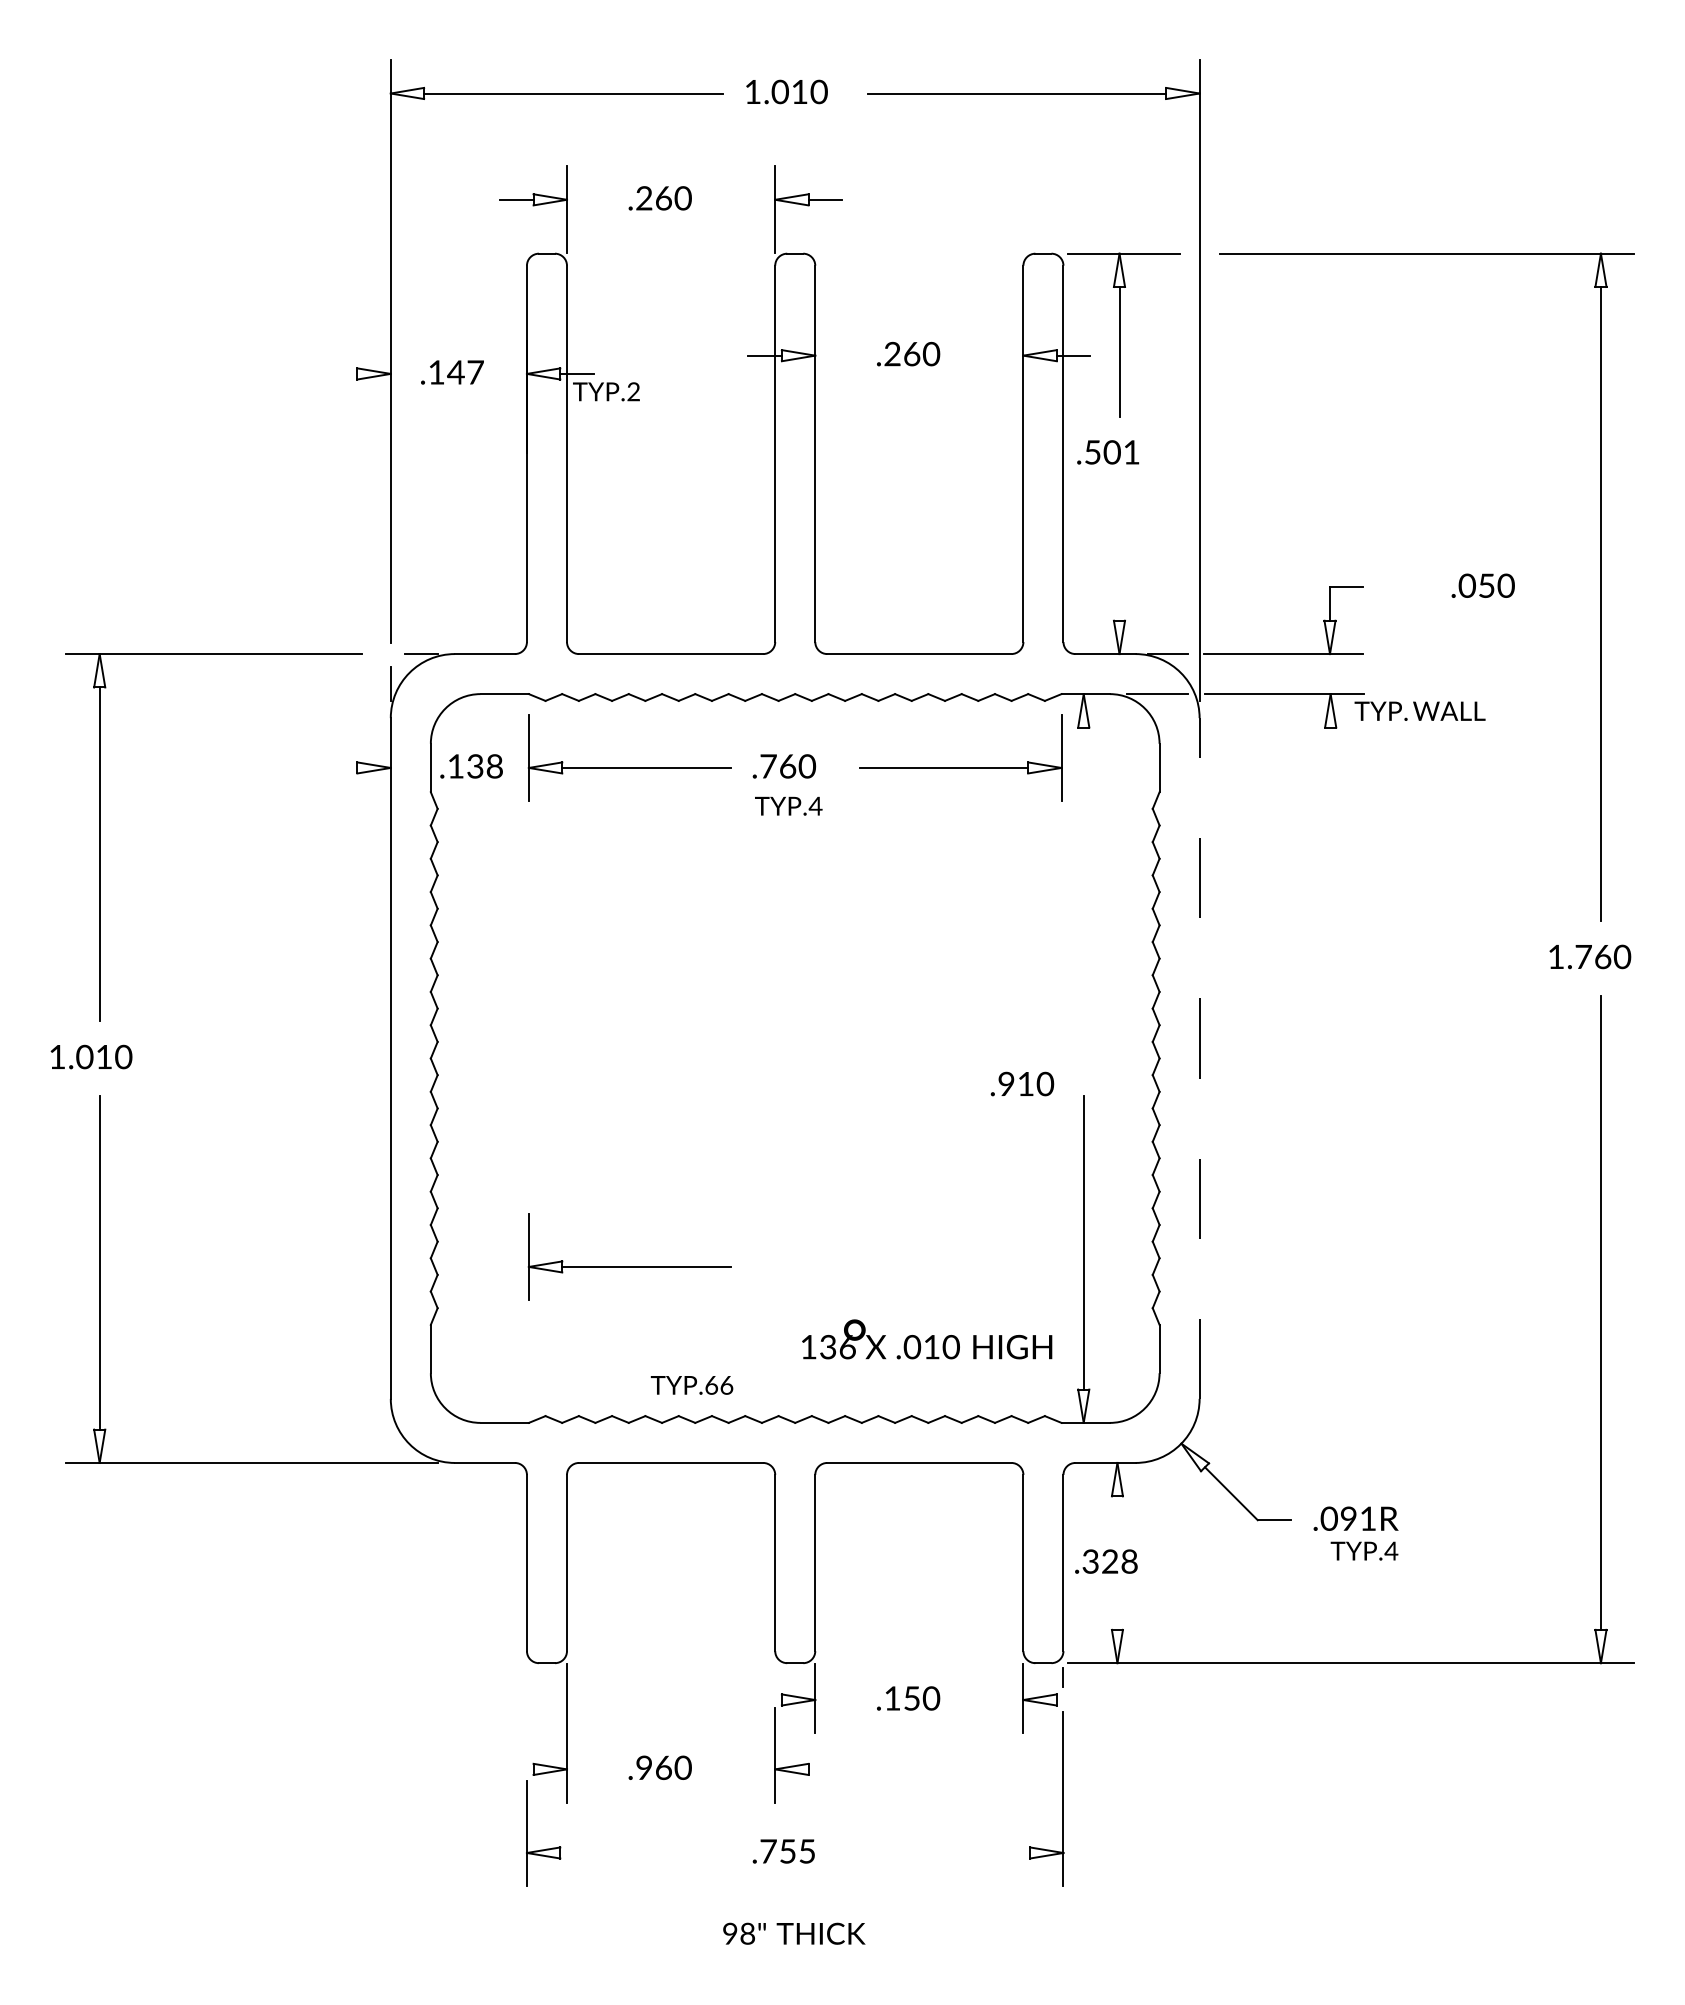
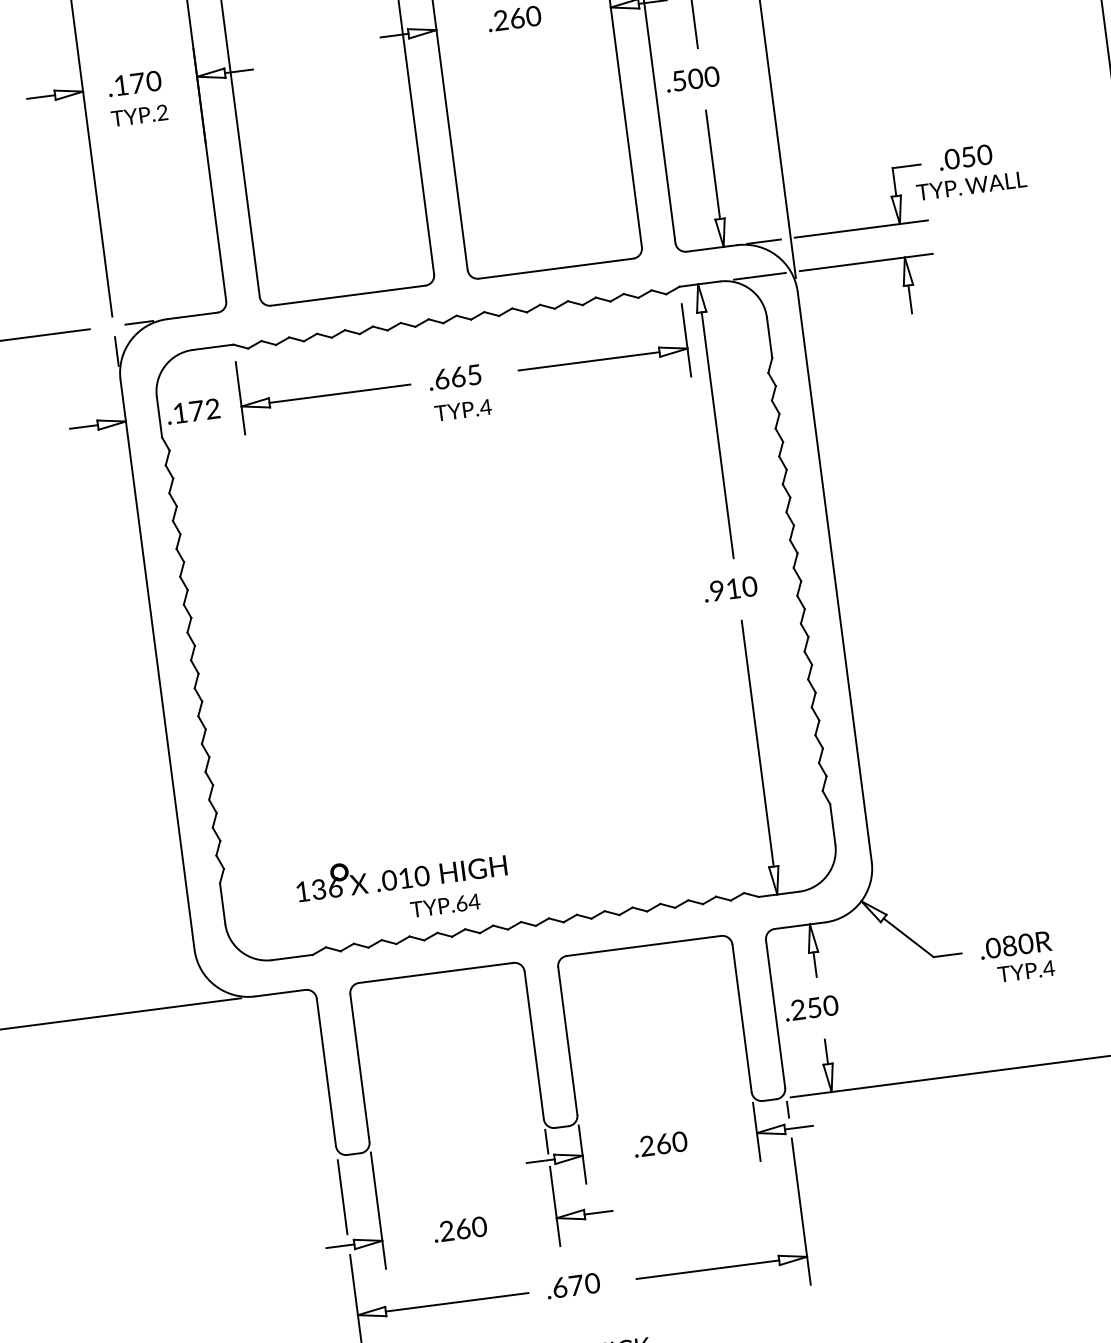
text: (465, 372) -> (145, 82), .147 -> .170
line: (340, 373) -> (40, 96), added
text: (606, 391) -> (139, 115), moved
text: (1131, 452) -> (711, 76), .501 -> .500
line: (1119, 555) -> (712, 164), added
text: (1482, 585) -> (964, 157), moved
text: (1419, 710) -> (971, 185), moved
line: (1330, 743) -> (910, 298), added
text: (484, 766) -> (204, 410), .138 -> .172
text: (788, 766) -> (458, 377), .760 -> .665
line: (340, 767) -> (83, 426), added
line: (1083, 874) -> (717, 435), added
line: (1199, 1058) -> (834, 576), dashed -> solid
text: (1022, 1083) -> (730, 588), moved
part: (629, 1266) -> (380, 812), removed
text: (927, 1339) -> (401, 872), moved
text: (726, 1385) -> (474, 902), TYP.66 -> TYP.64
line: (1117, 1510) -> (815, 964), added
text: (1358, 1518) -> (1017, 944), .091R -> .080R
text: (1110, 1561) -> (814, 1007), .328 -> .250
line: (1117, 1614) -> (826, 1051), added
line: (775, 1677) -> (546, 1141), added
text: (902, 1698) -> (655, 1144), .150 -> .260
line: (764, 1700) -> (540, 1161), added
line: (1073, 1700) -> (798, 1128), added
line: (526, 1711) -> (342, 1196), added
text: (644, 1767) -> (447, 1230), .960 -> .260
line: (516, 1769) -> (340, 1246), added
line: (824, 1769) -> (597, 1212), added
text: (788, 1851) -> (576, 1285), .755 -> .670
line: (645, 1852) -> (457, 1301), added
line: (944, 1852) -> (707, 1269), added

